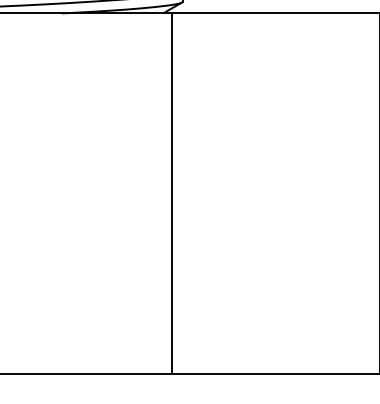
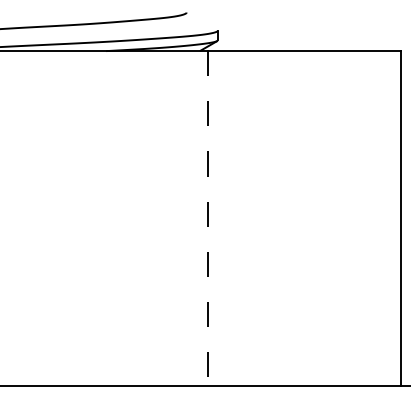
line: (172, 193) -> (208, 218), solid -> dashed

